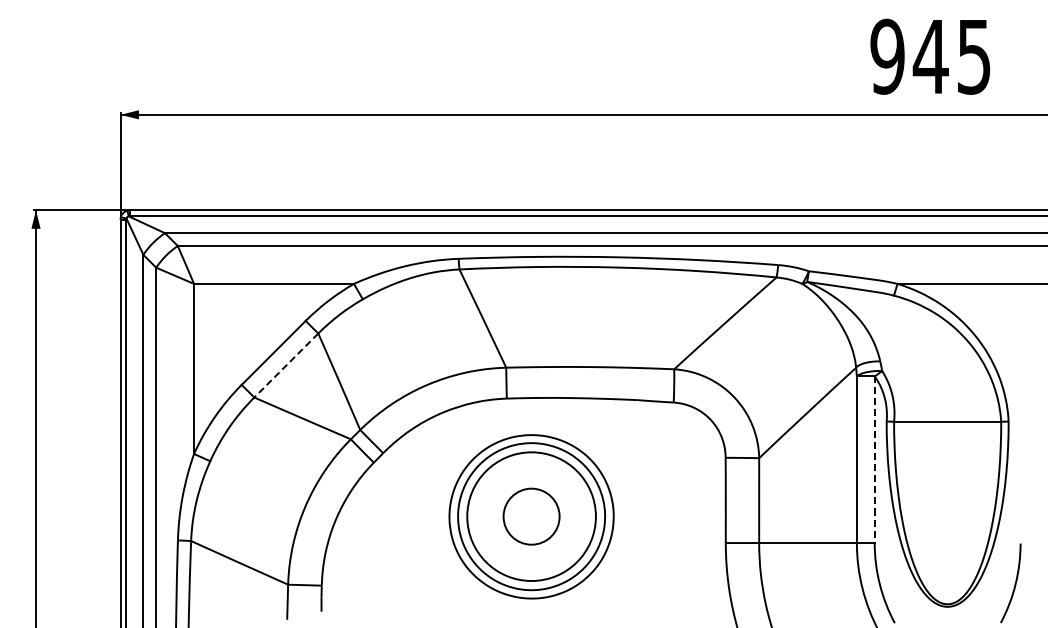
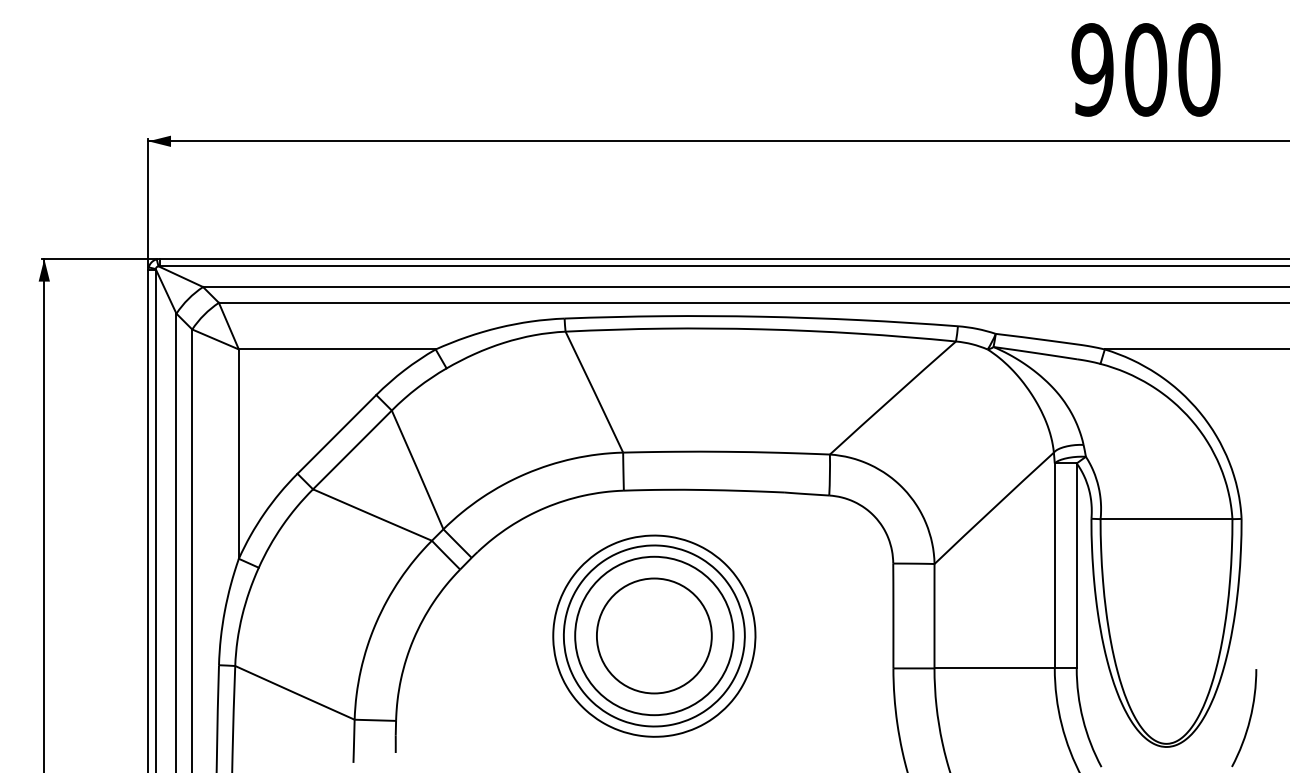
text: (951, 56) -> (1171, 69), 945 -> 900
line: (285, 365) -> (351, 449), dashed -> solid
line: (874, 460) -> (1076, 566), dashed -> solid
circle: (531, 516) -> (654, 635), size x1.67

